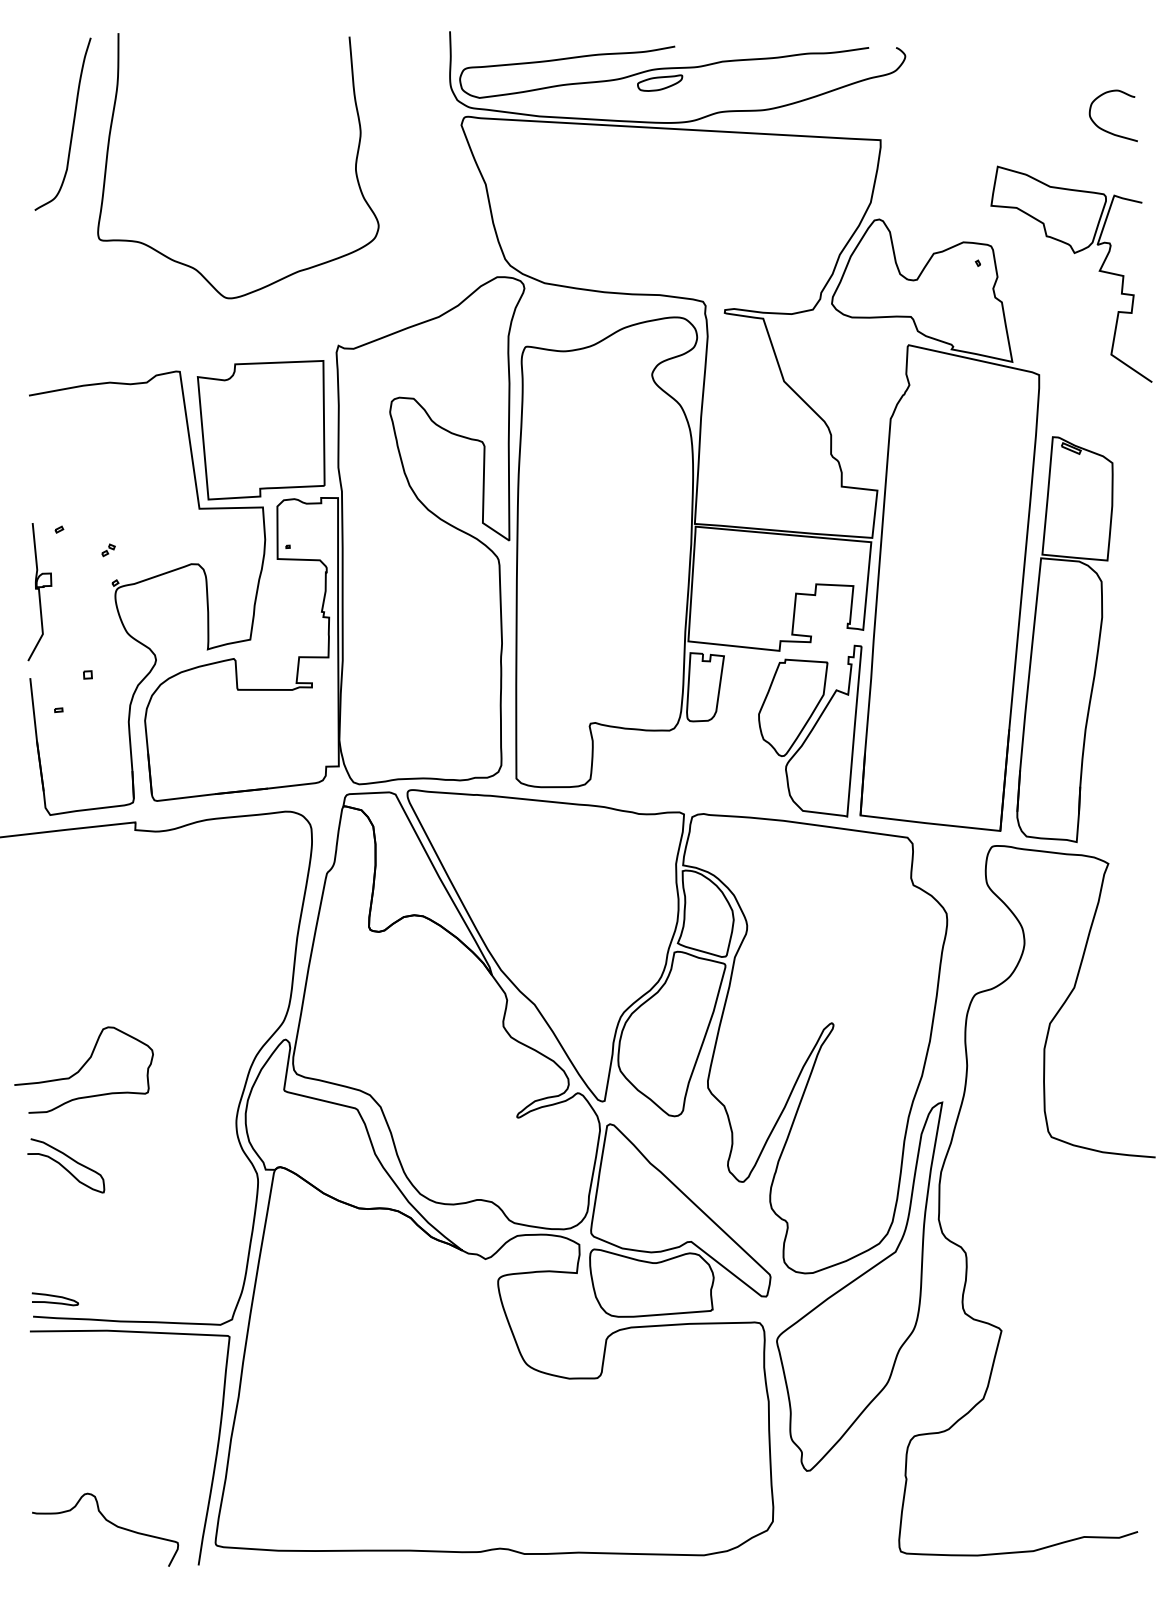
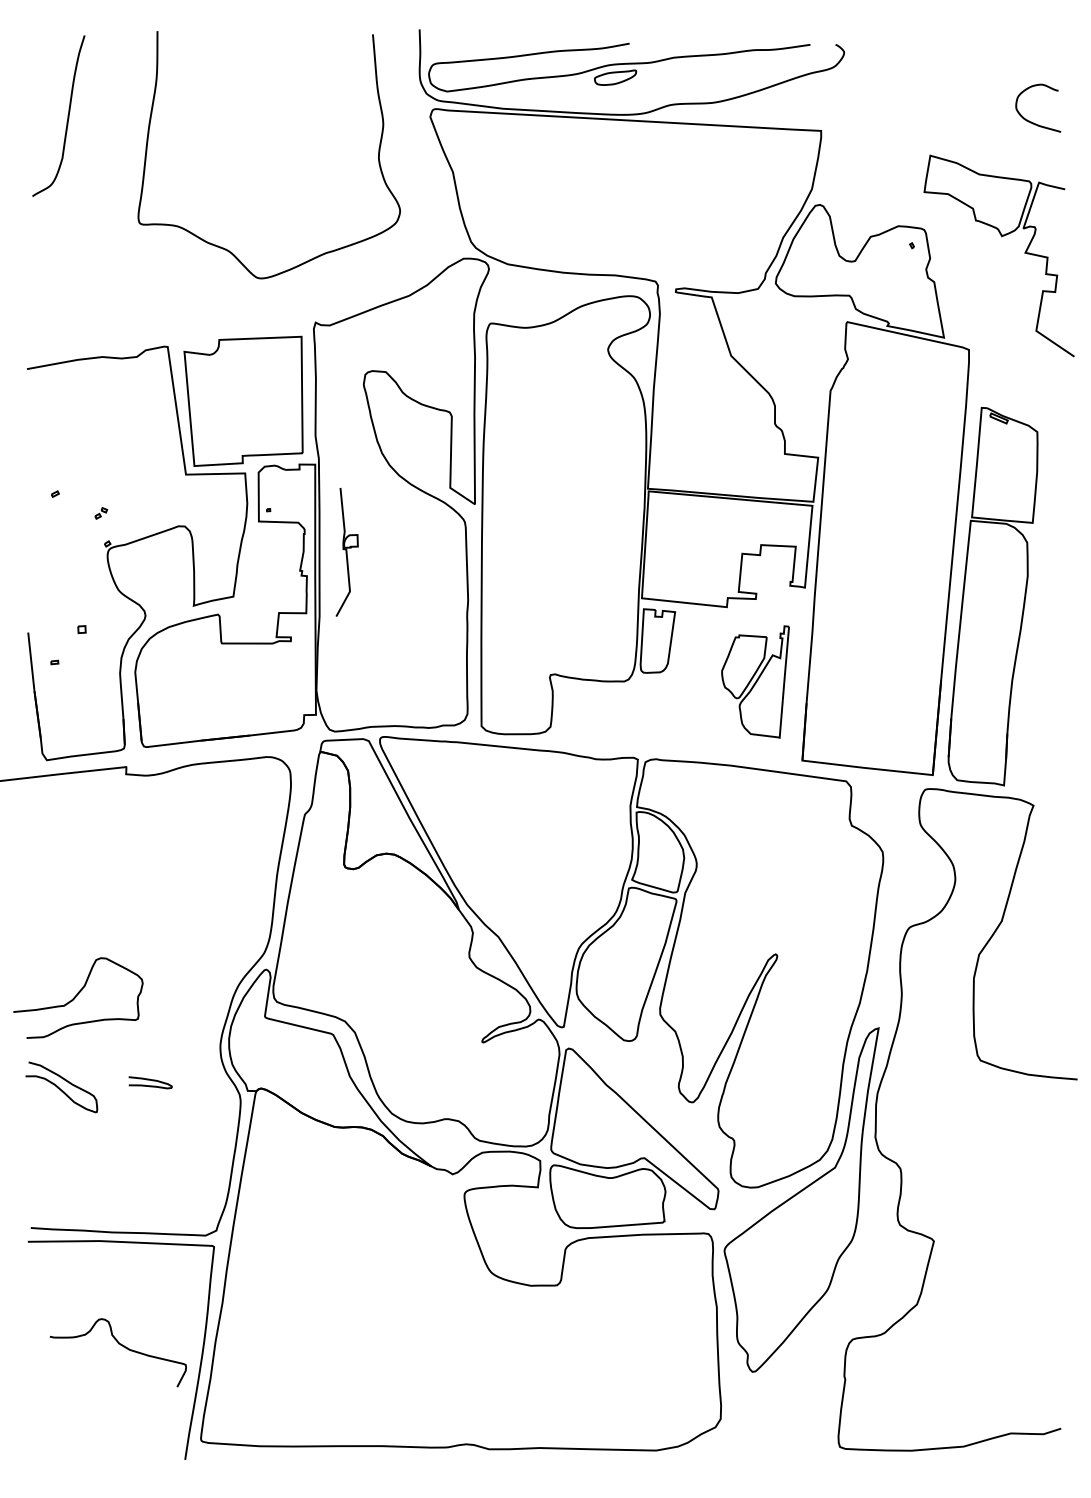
curve: (192, 266) -> (226, 248), moved
part: (39, 592) -> (346, 552), moved
part: (810, 730) -> (755, 681), size x0.7
curve: (55, 1296) -> (150, 1080), moved
curve: (107, 1522) -> (120, 1345), moved

